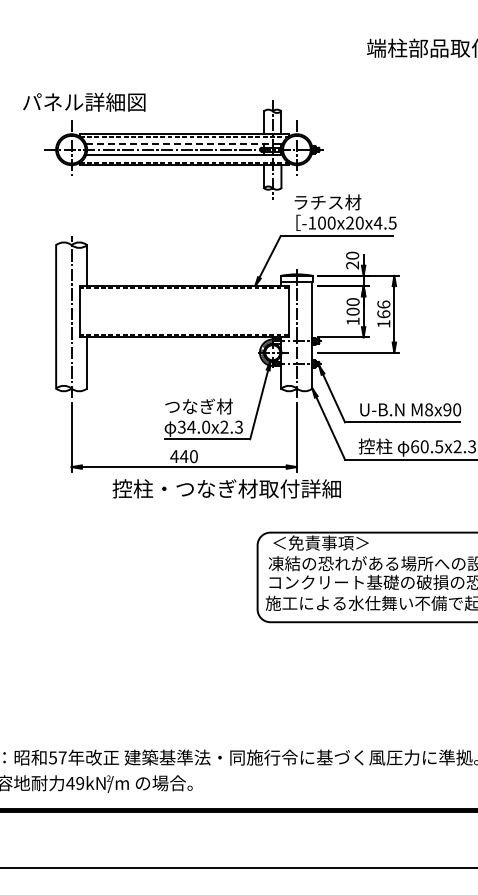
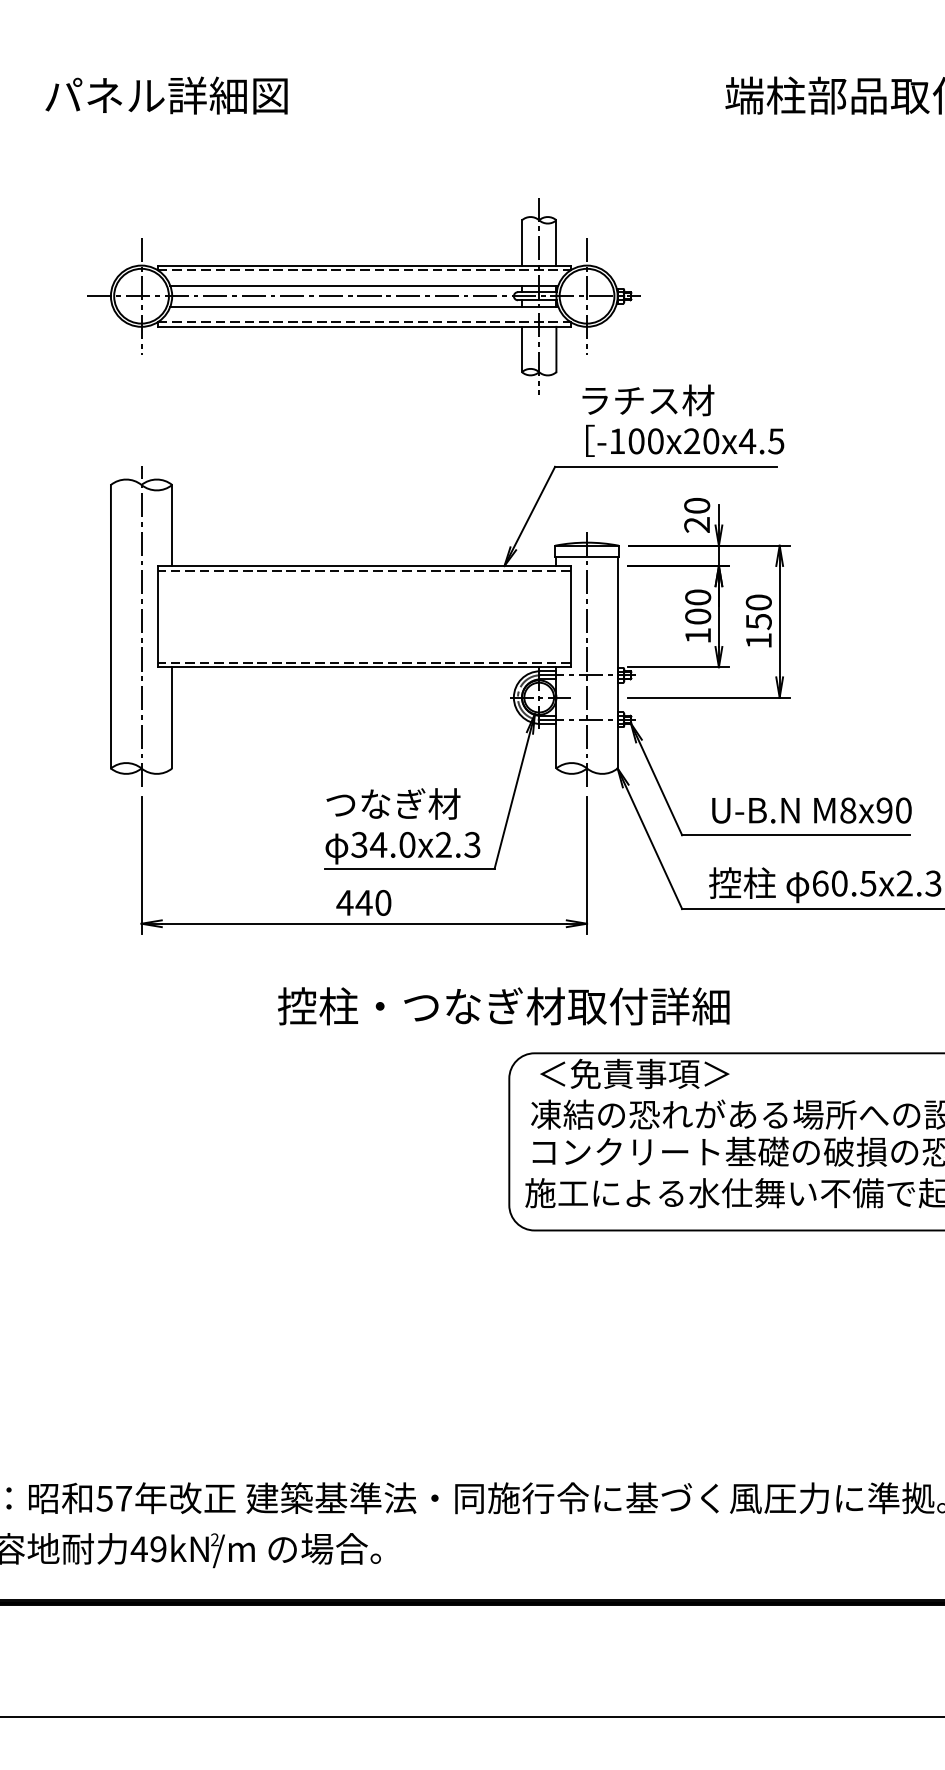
text: (84, 101) -> (167, 94), moved
line: (184, 144) -> (364, 285), dashed -> solid
text: (383, 309) -> (758, 612), 166 -> 150
text: (226, 488) -> (503, 1005), moved

